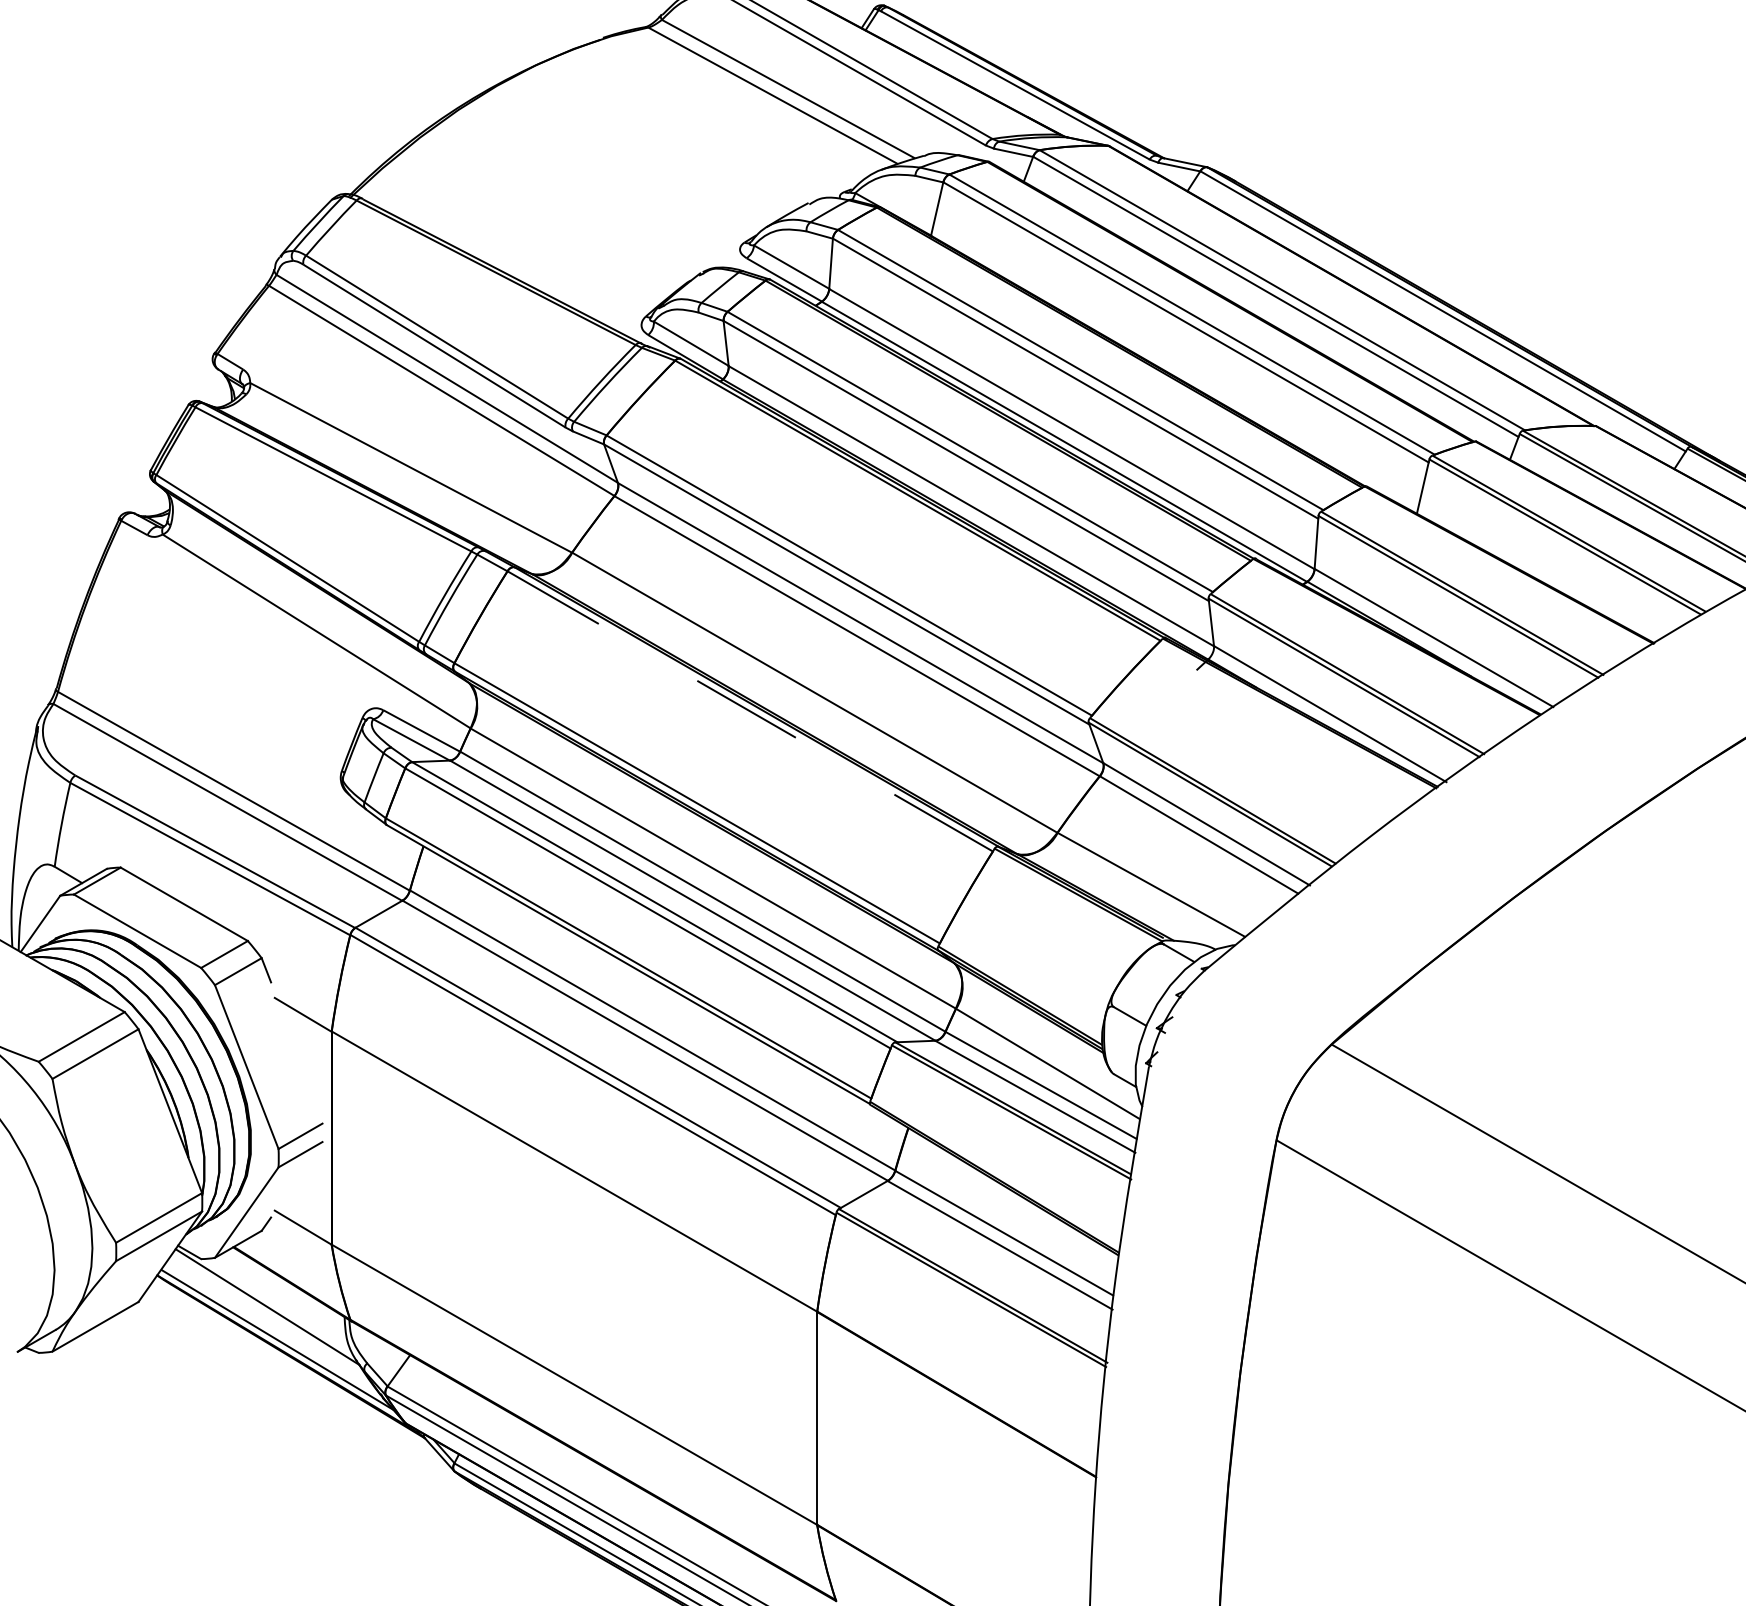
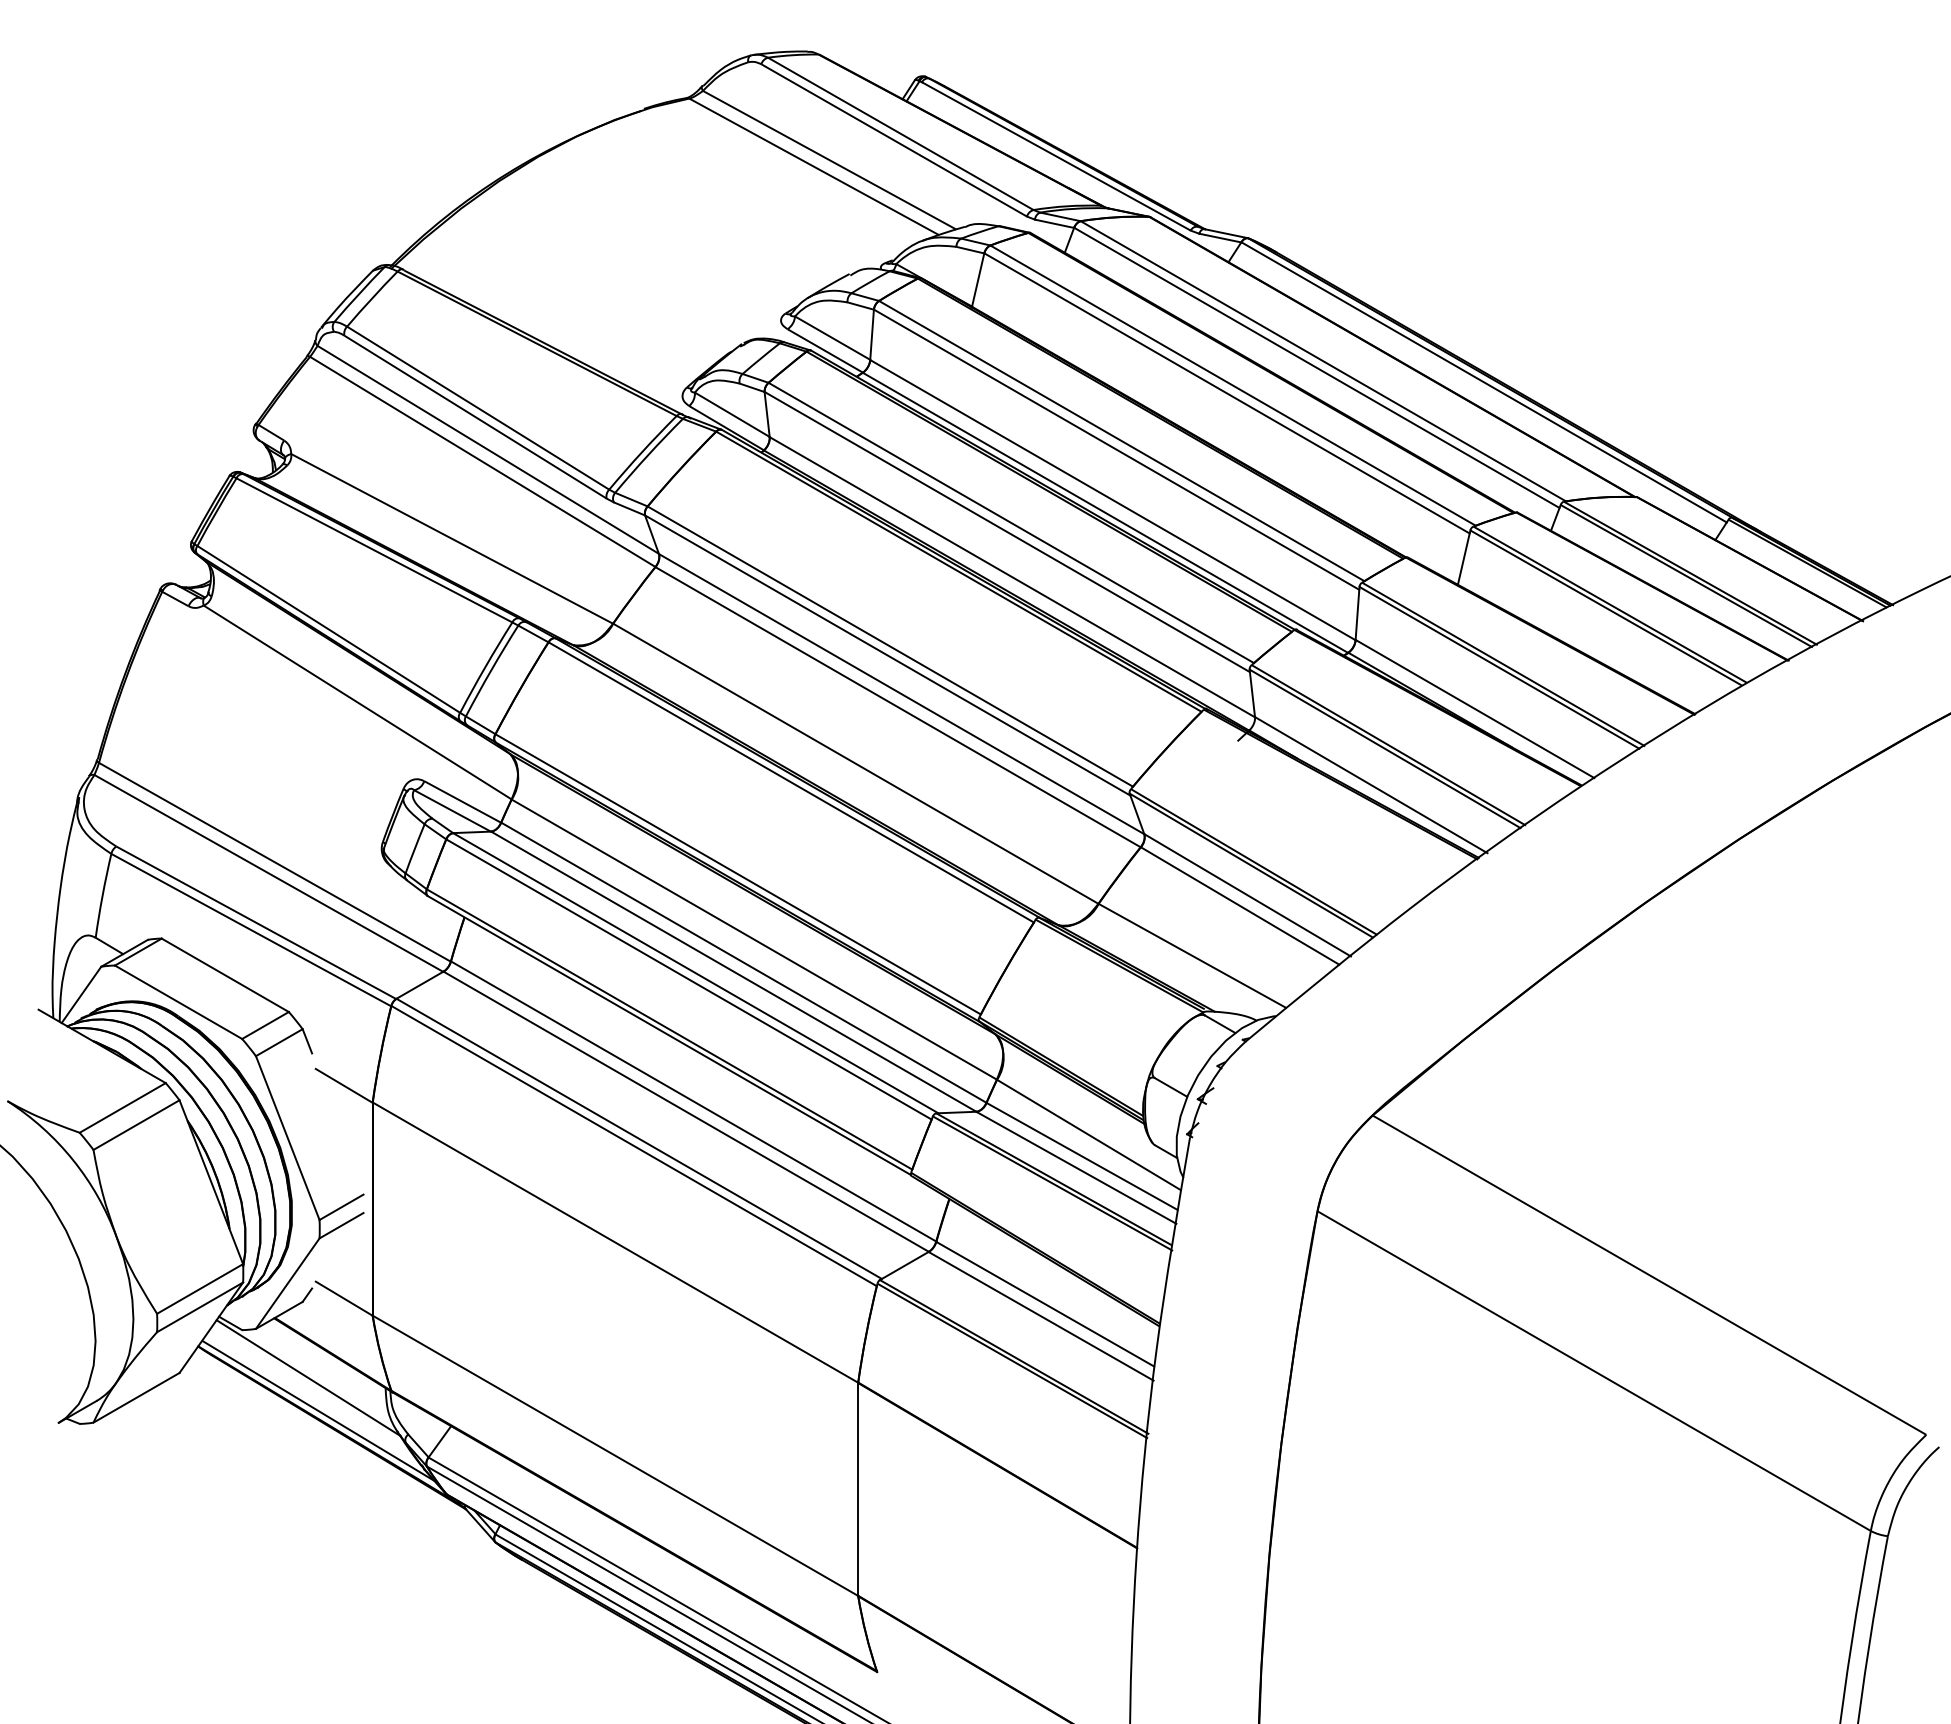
line: (749, 711) -> (790, 782), dashed -> solid

